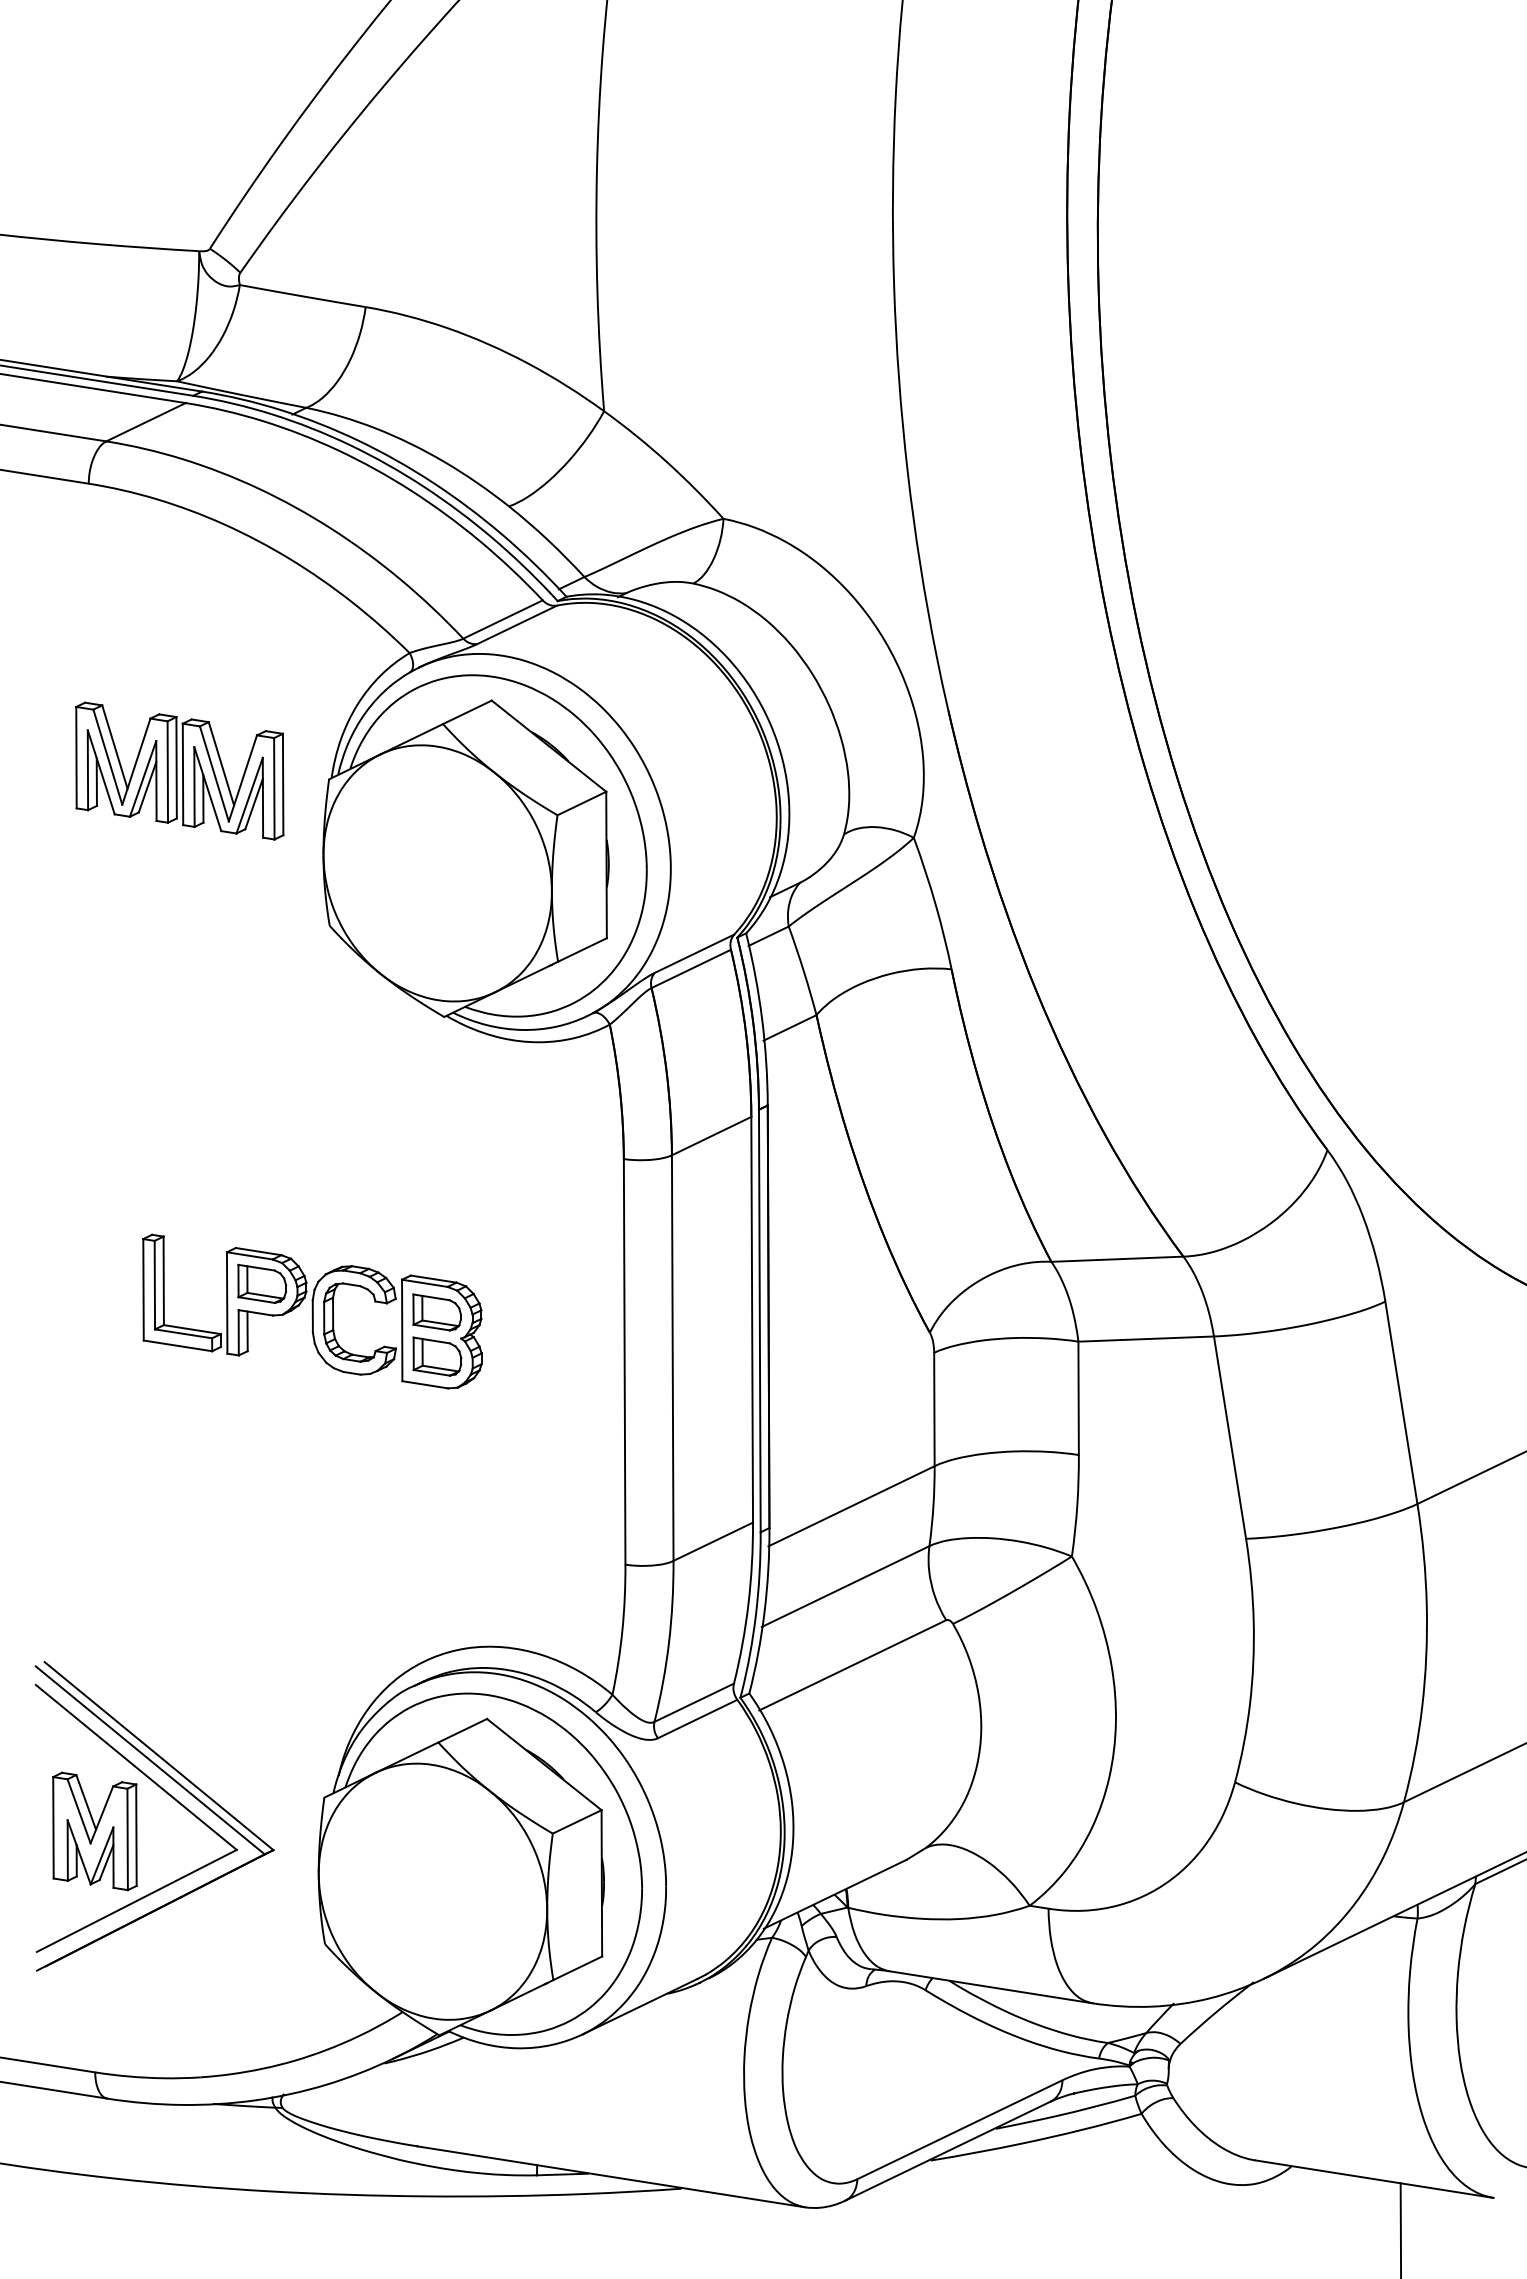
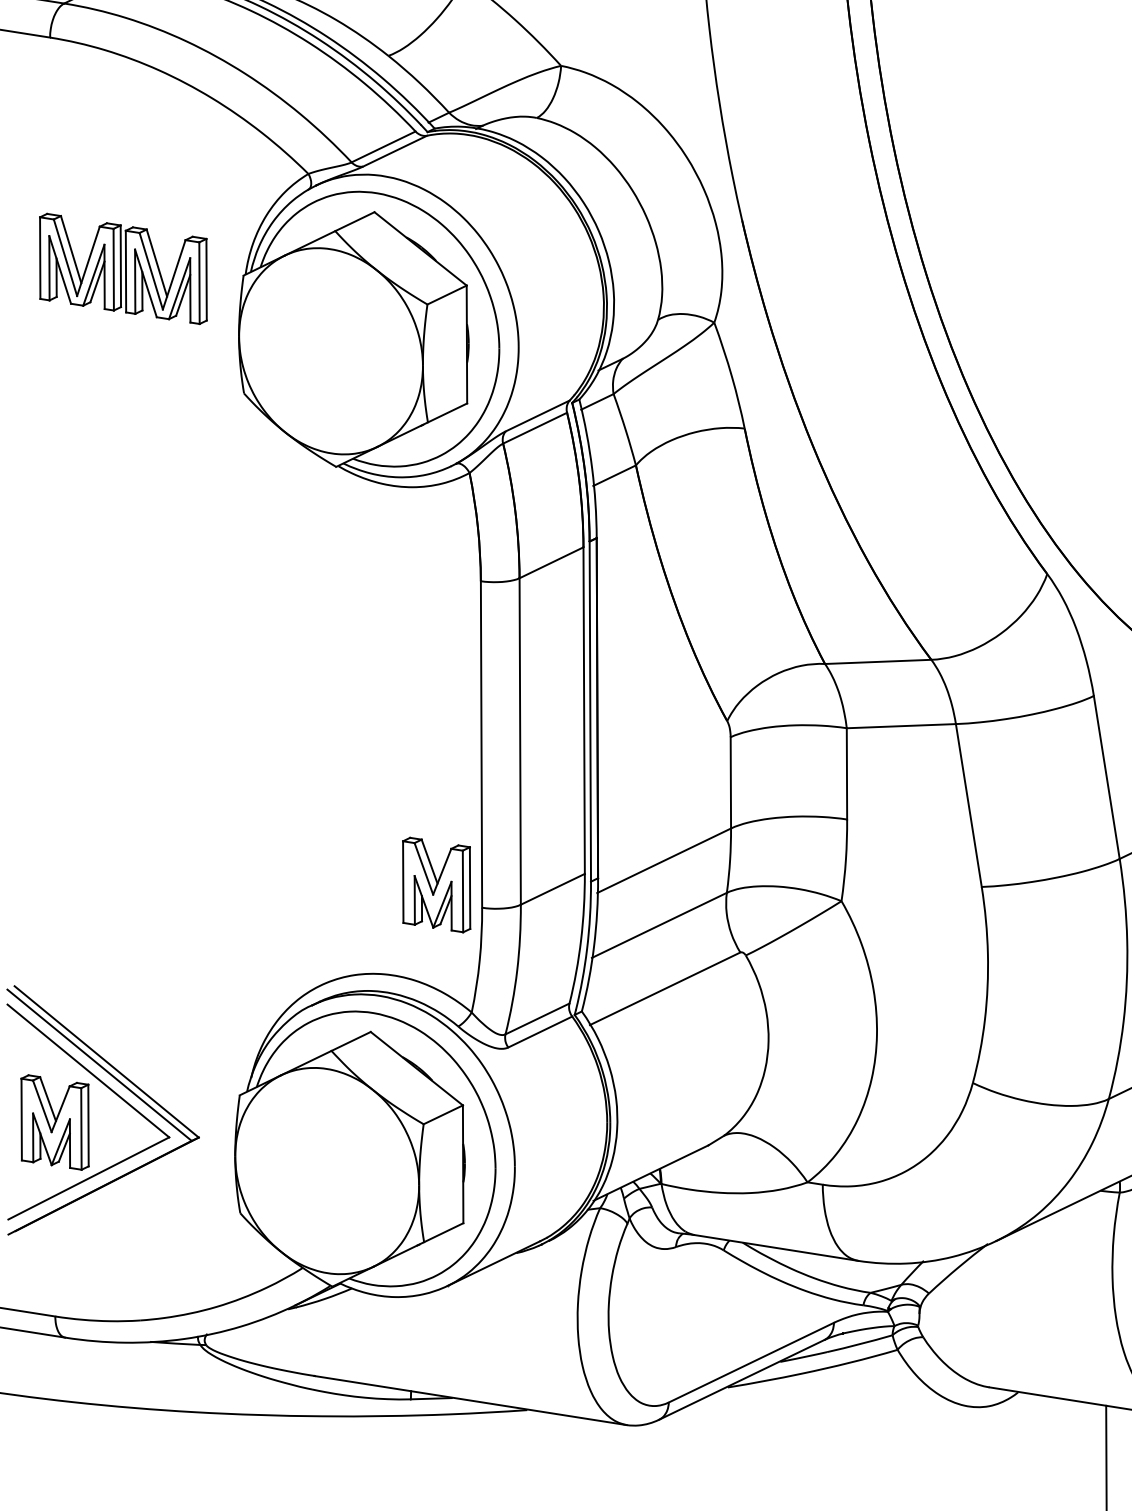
part: (312, 1311) -> (230, 703), removed
part: (568, 1536) -> (436, 885), added

